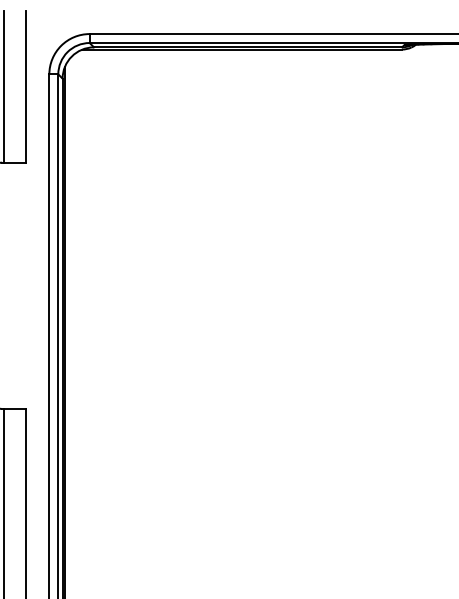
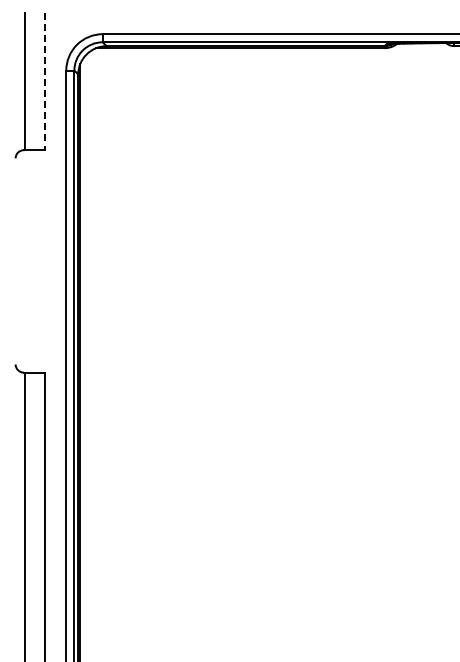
line: (26, 86) -> (45, 81), solid -> dashed

